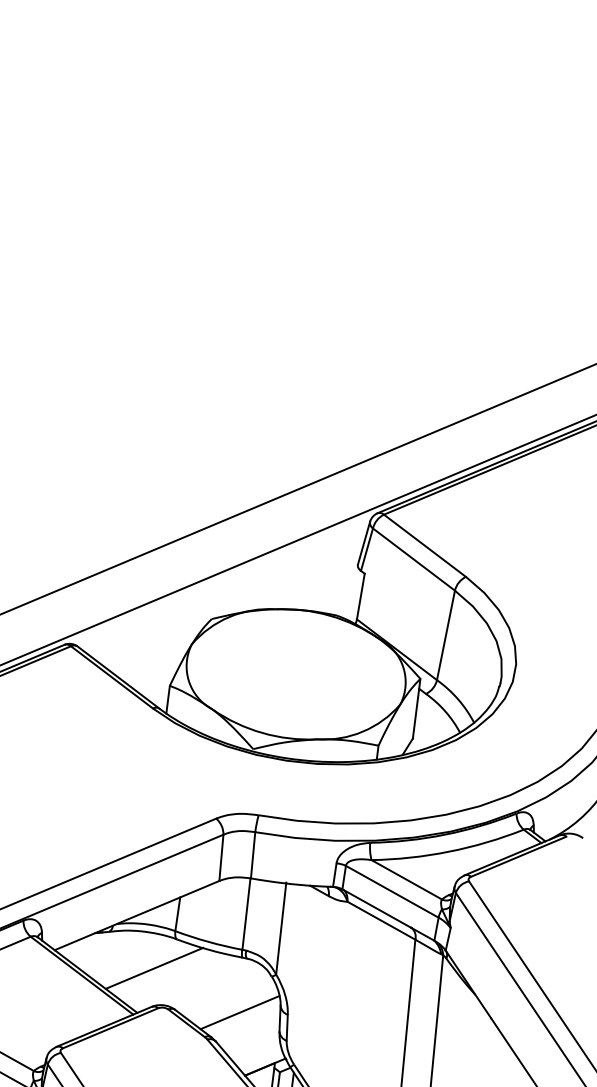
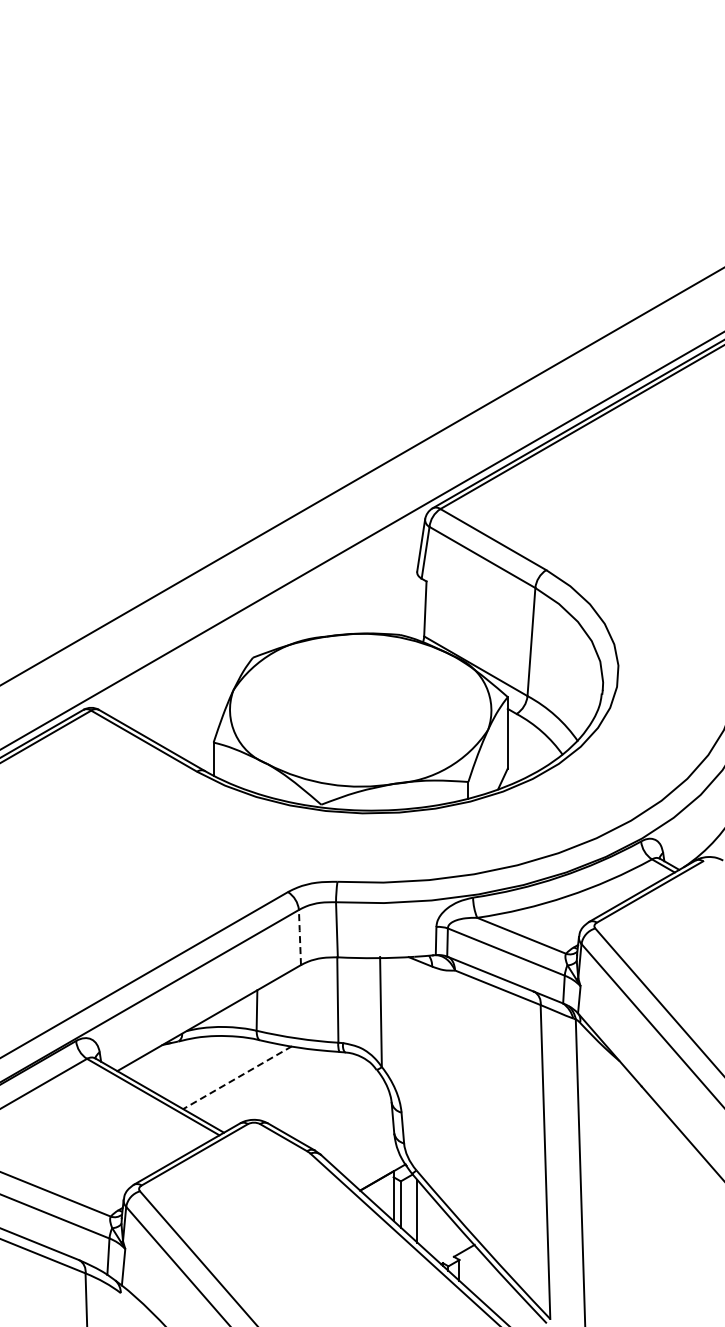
line: (221, 856) -> (299, 936), solid -> dashed
line: (154, 968) -> (237, 1077), solid -> dashed
line: (239, 1012) -> (344, 1116), removed

